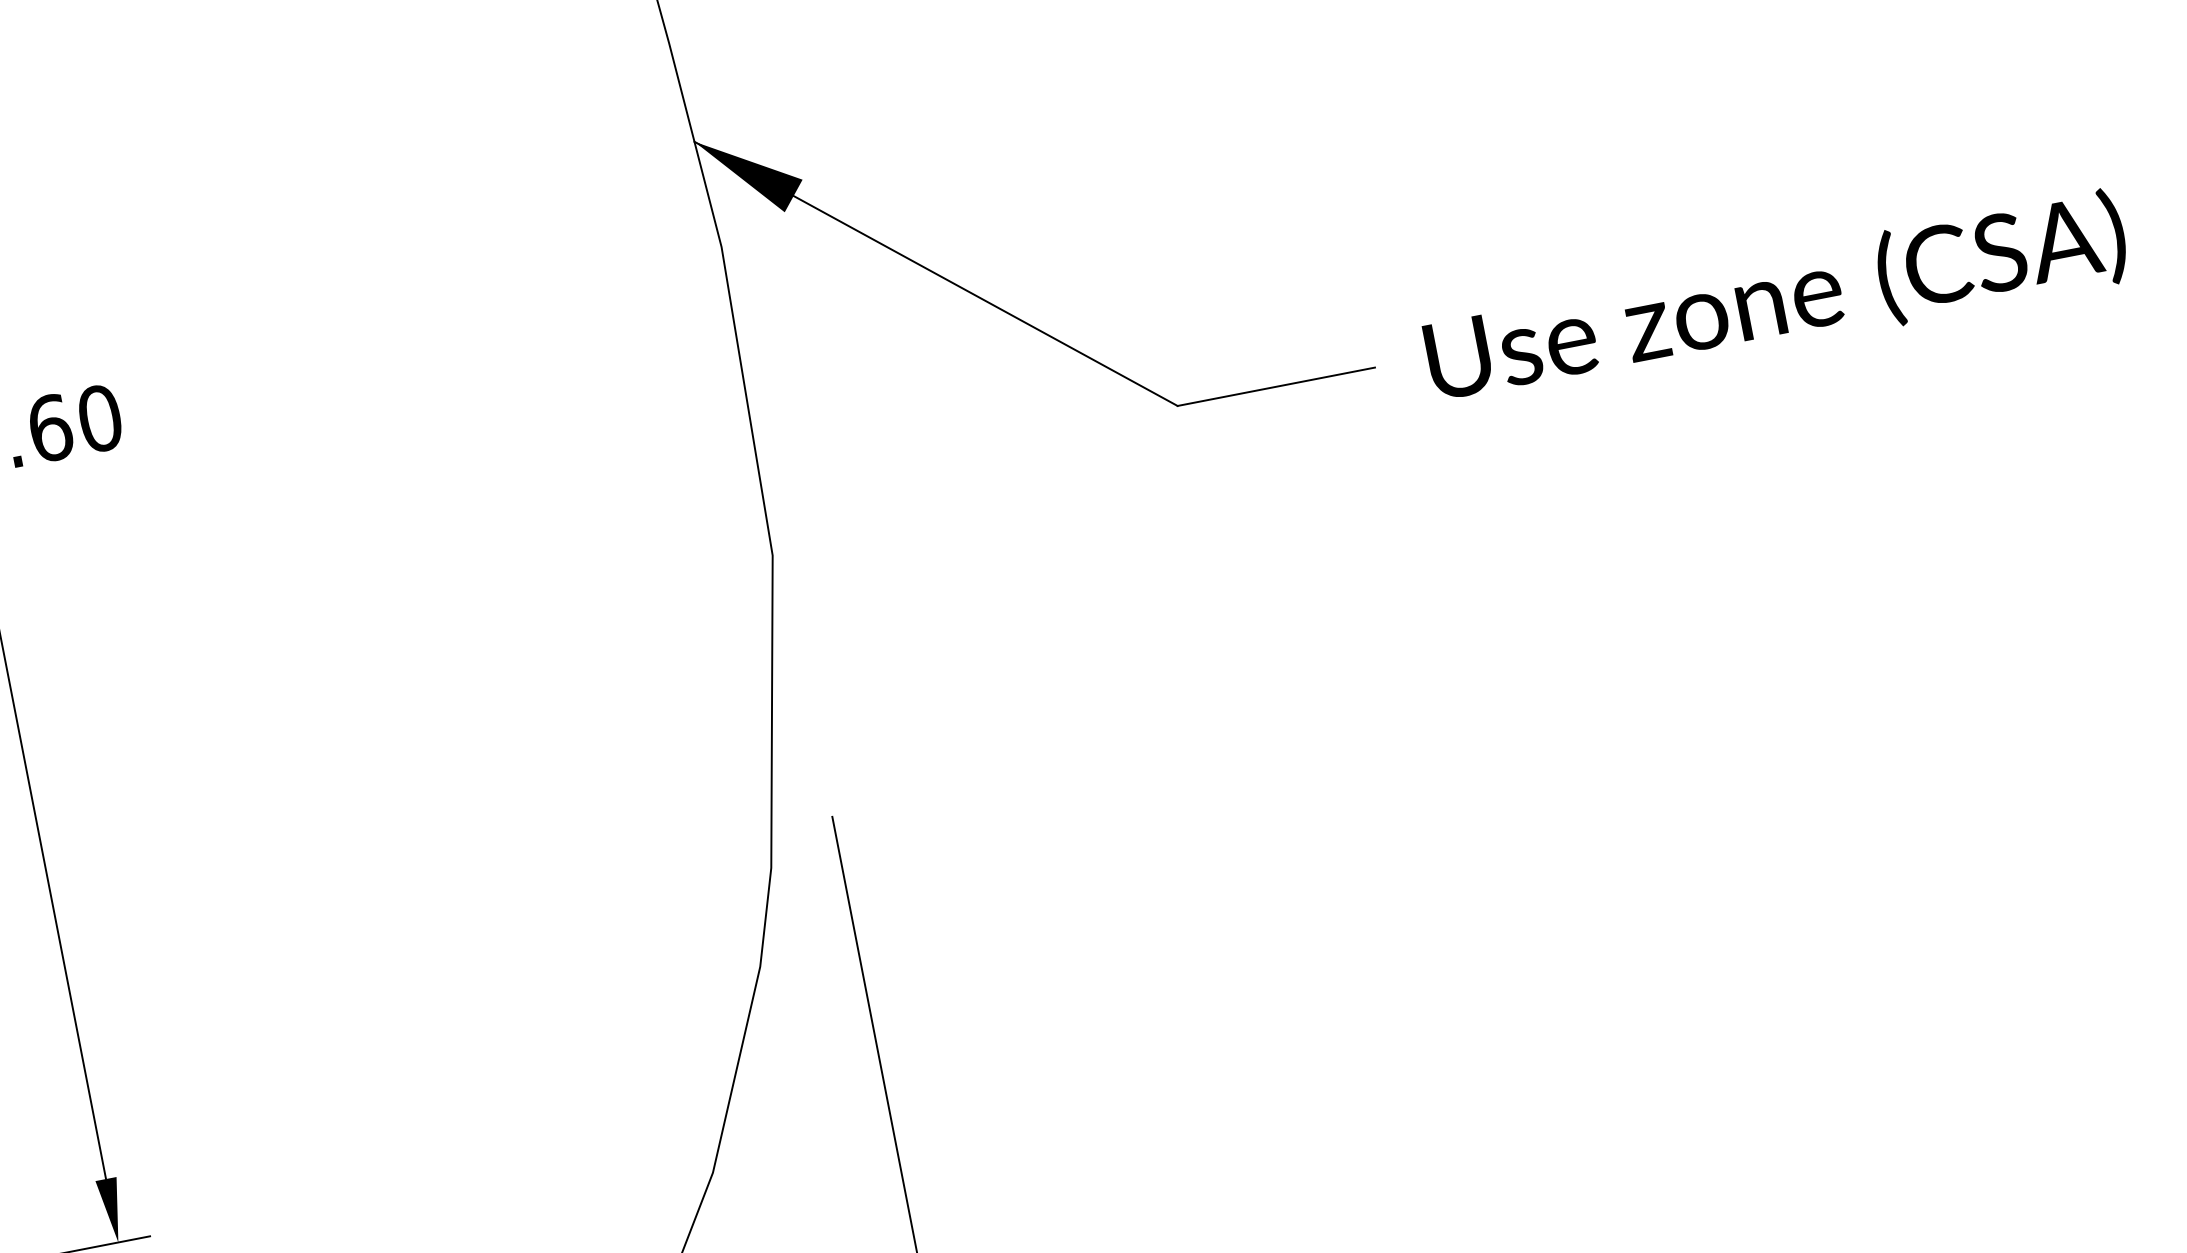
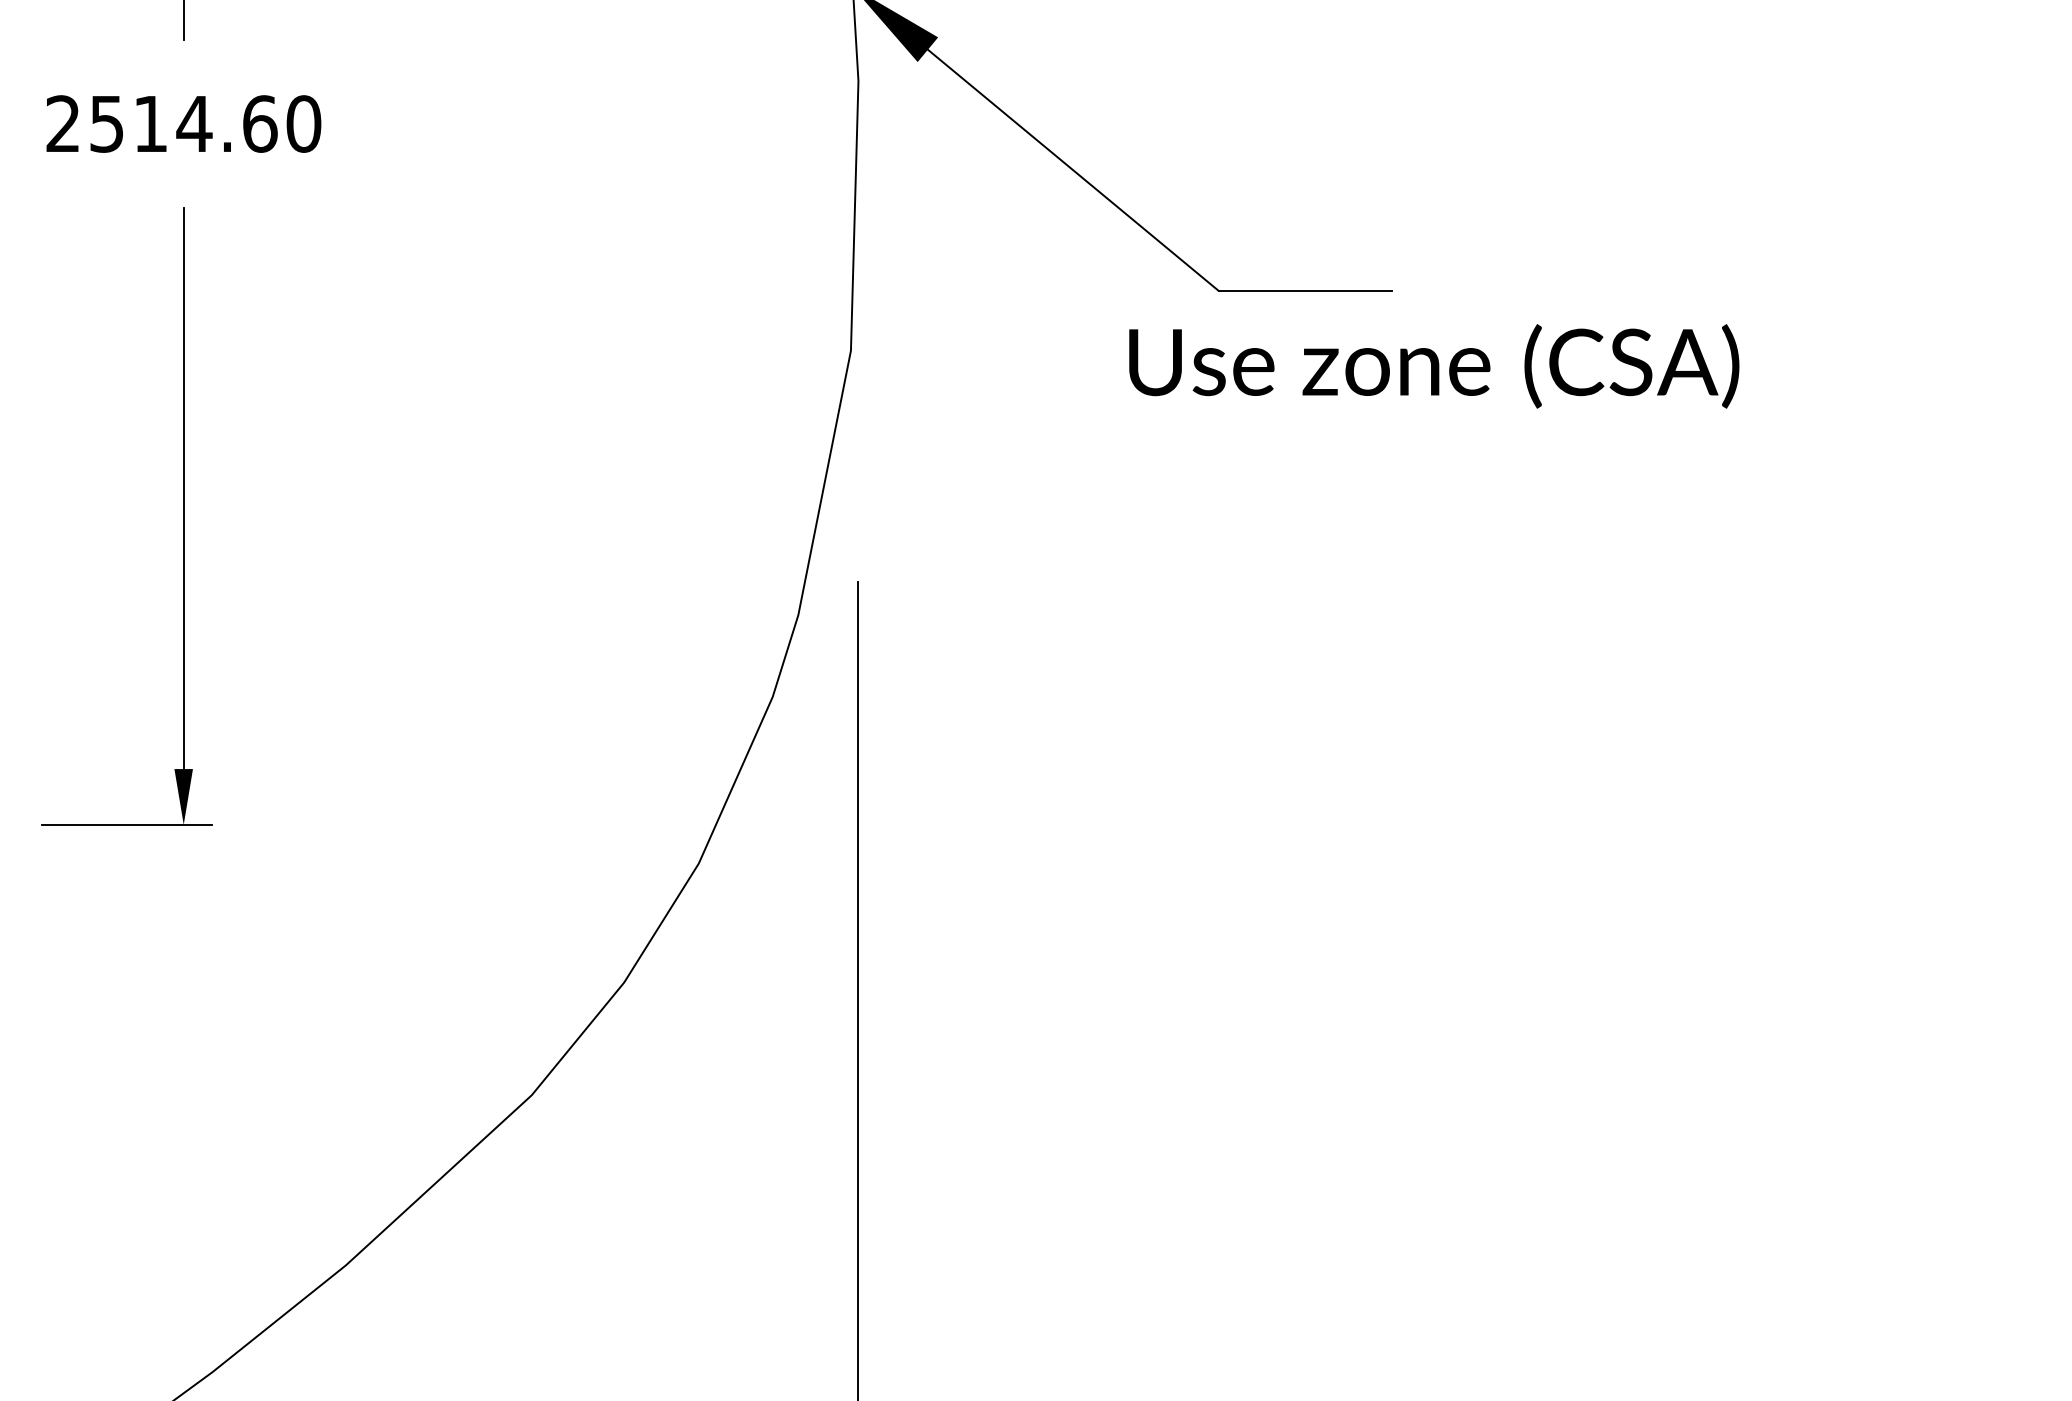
text: (1777, 300) -> (1434, 366), moved

